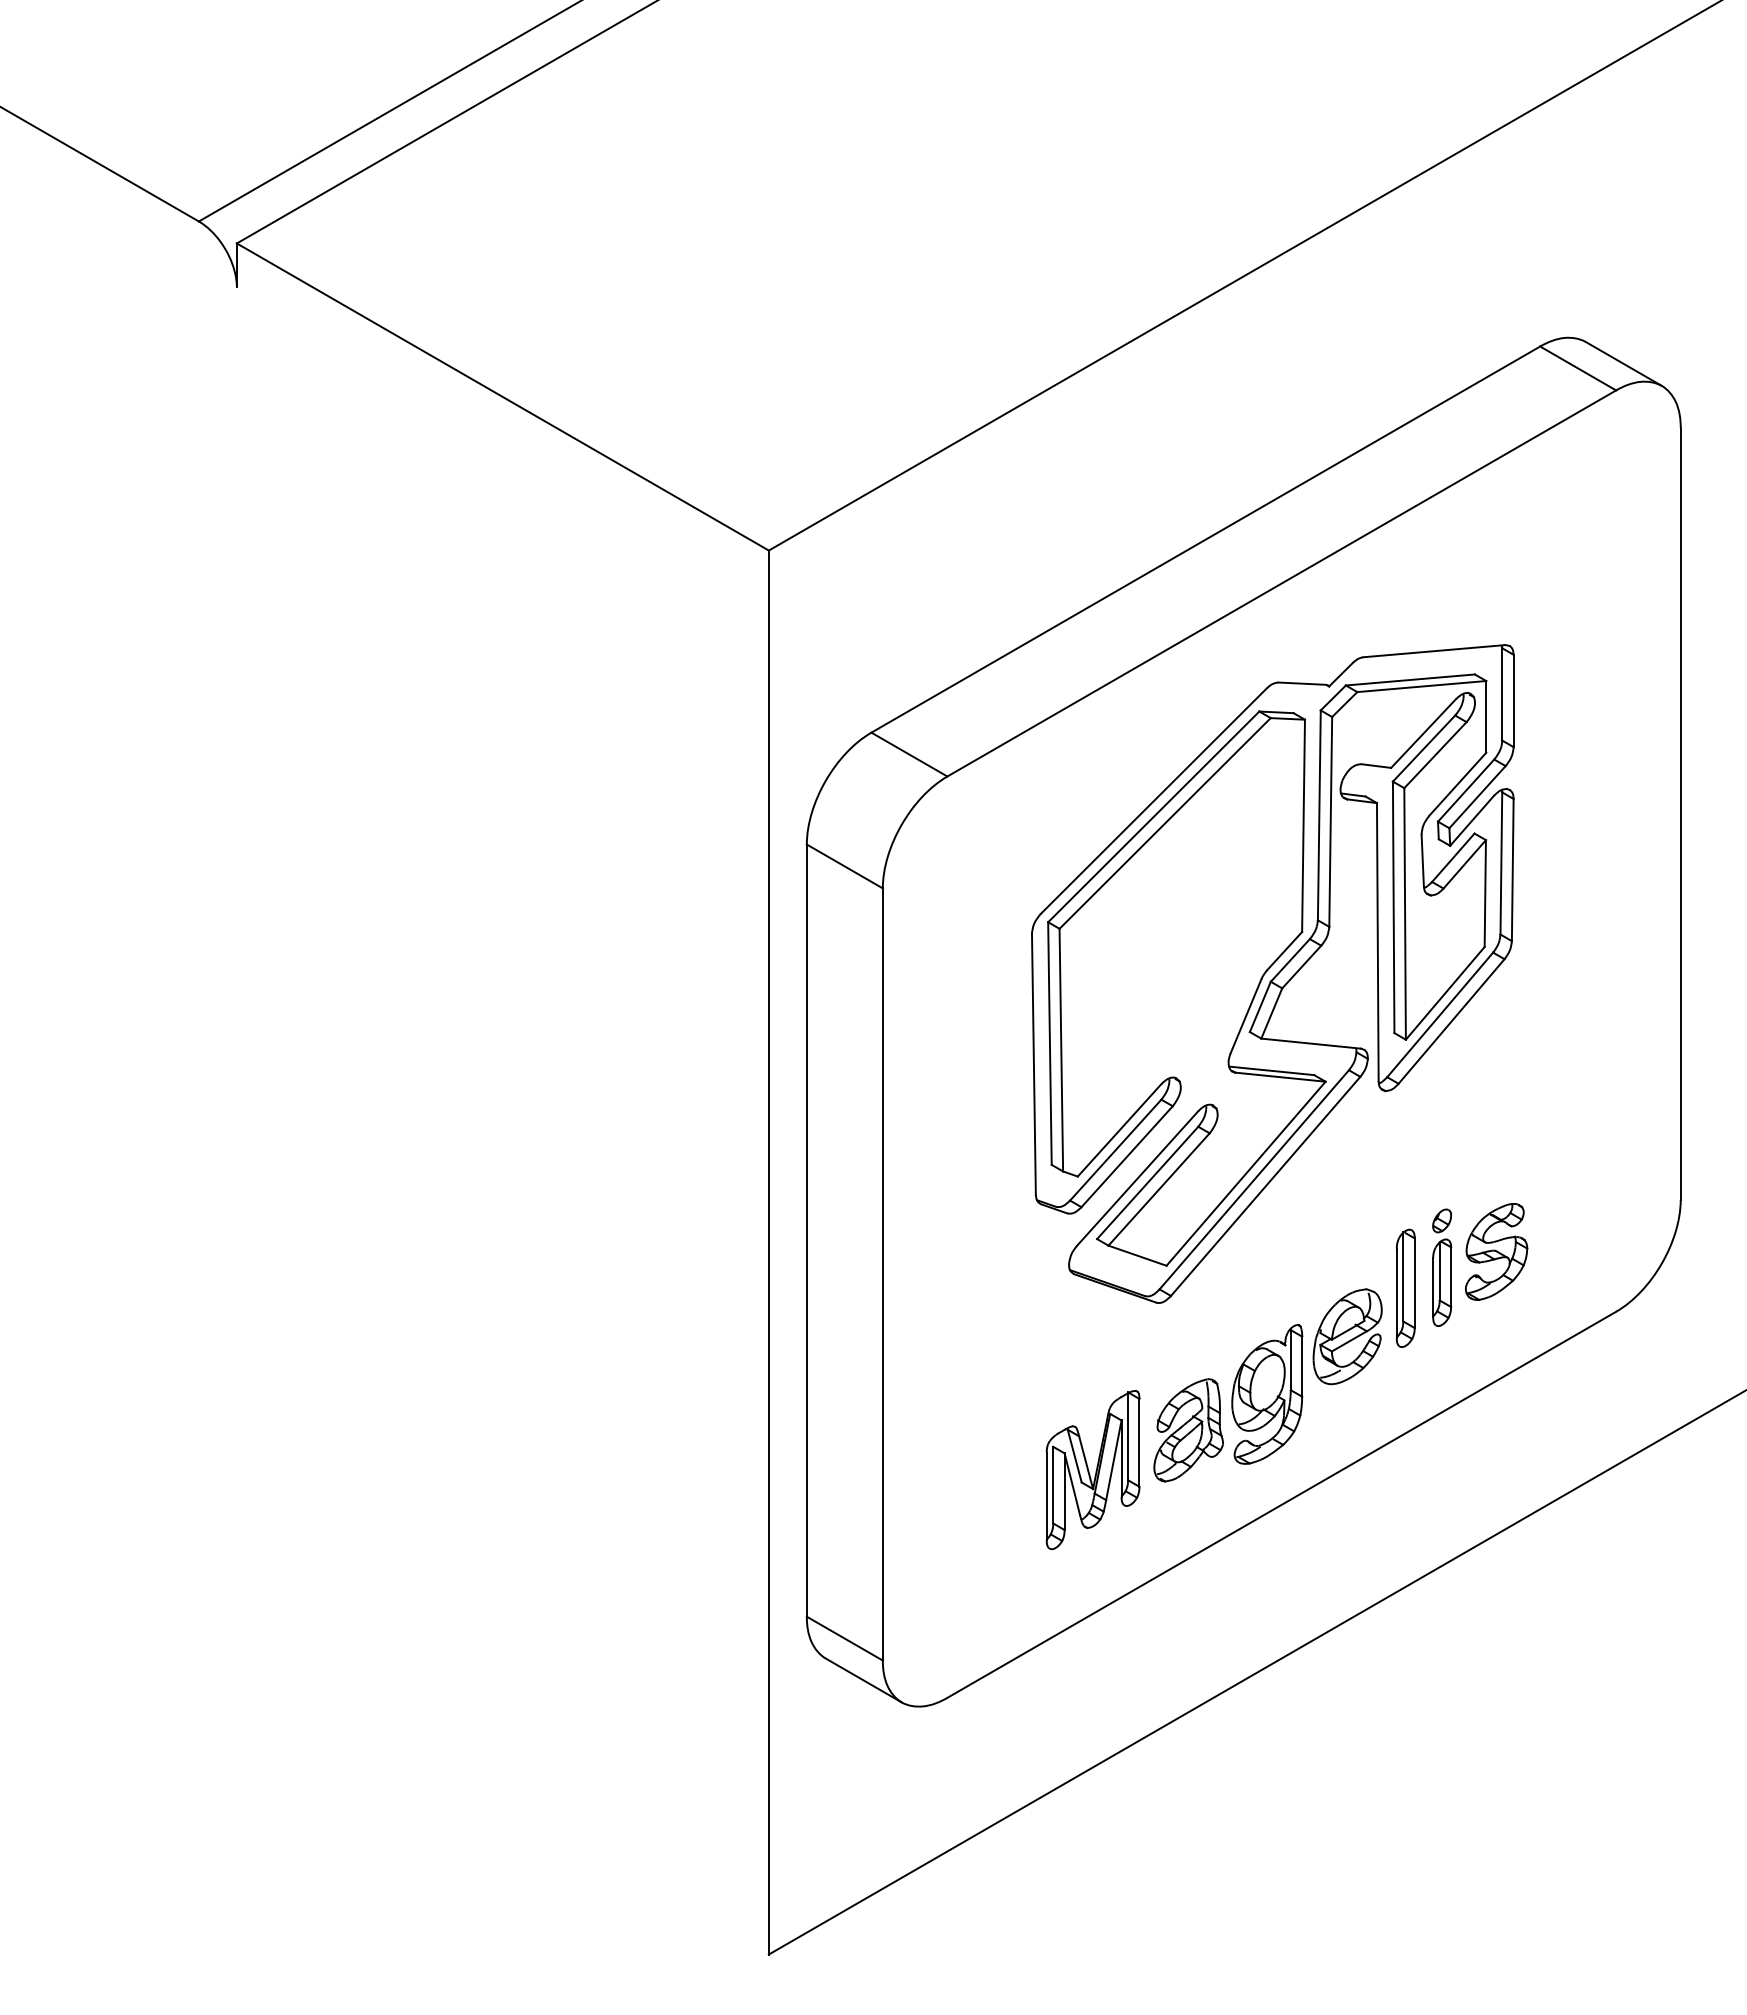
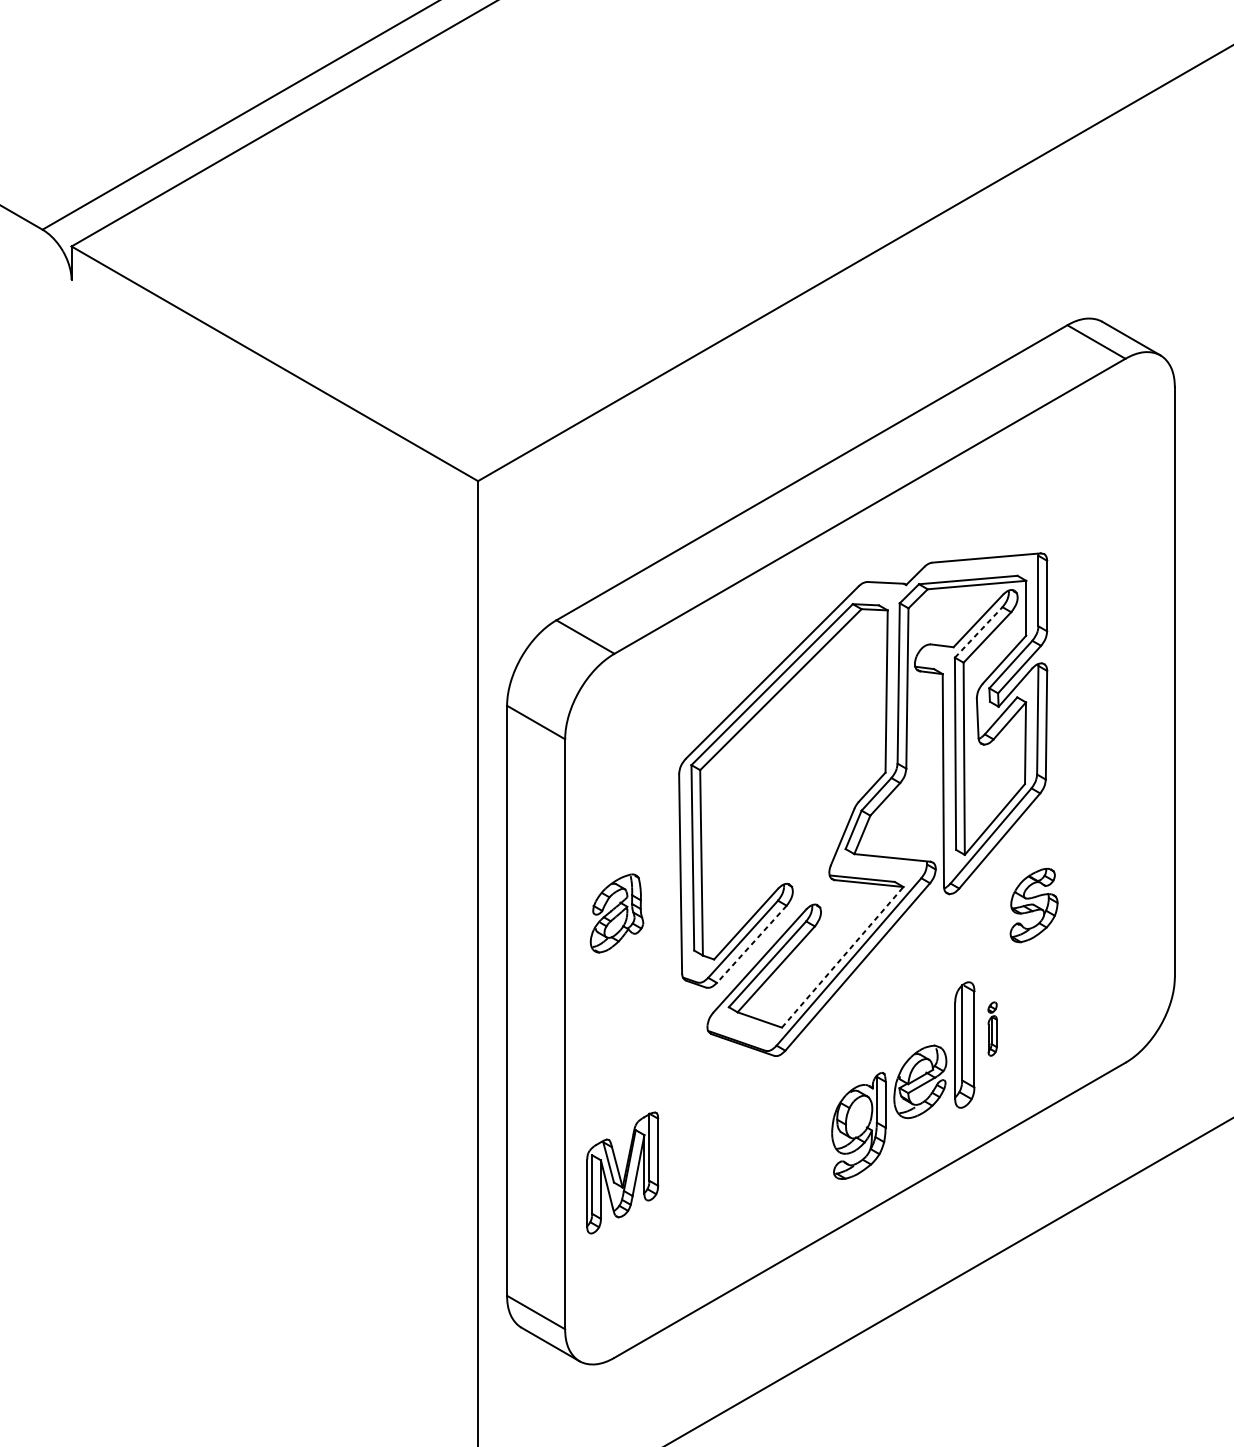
line: (1424, 748) -> (979, 632), solid -> dashed
line: (1126, 1157) -> (751, 944), solid -> dashed
line: (1246, 1173) -> (843, 957), solid -> dashed
part: (1496, 1251) -> (1034, 905), moved
part: (1442, 1267) -> (992, 1028), size x0.6
part: (1405, 1287) -> (964, 1044), size x1.4
part: (1188, 1430) -> (616, 913), moved
part: (1092, 1470) -> (622, 1173), moved

